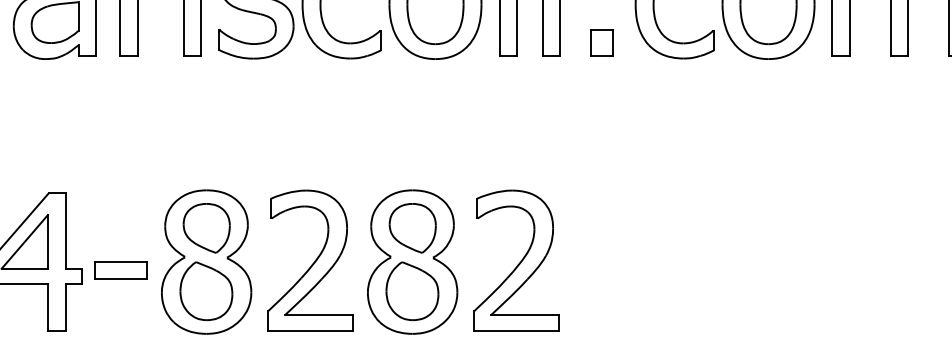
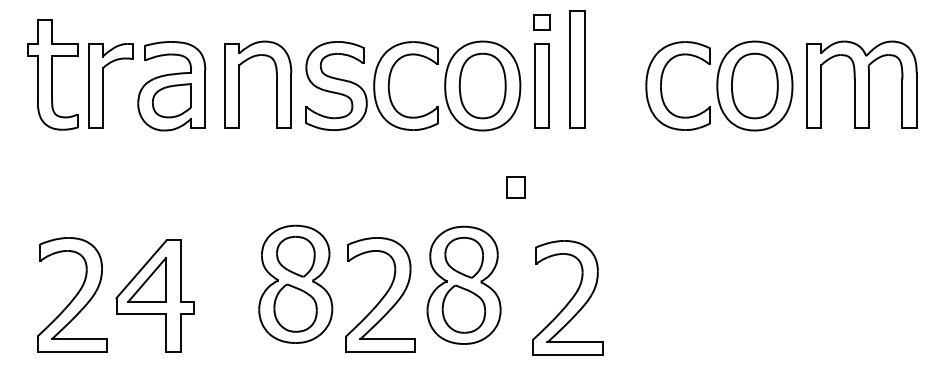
part: (600, 43) -> (515, 187), moved
part: (515, 259) -> (567, 297), moved
part: (206, 261) -> (295, 283), moved
part: (411, 261) -> (463, 284), moved
part: (120, 270) -> (225, 303), removed

